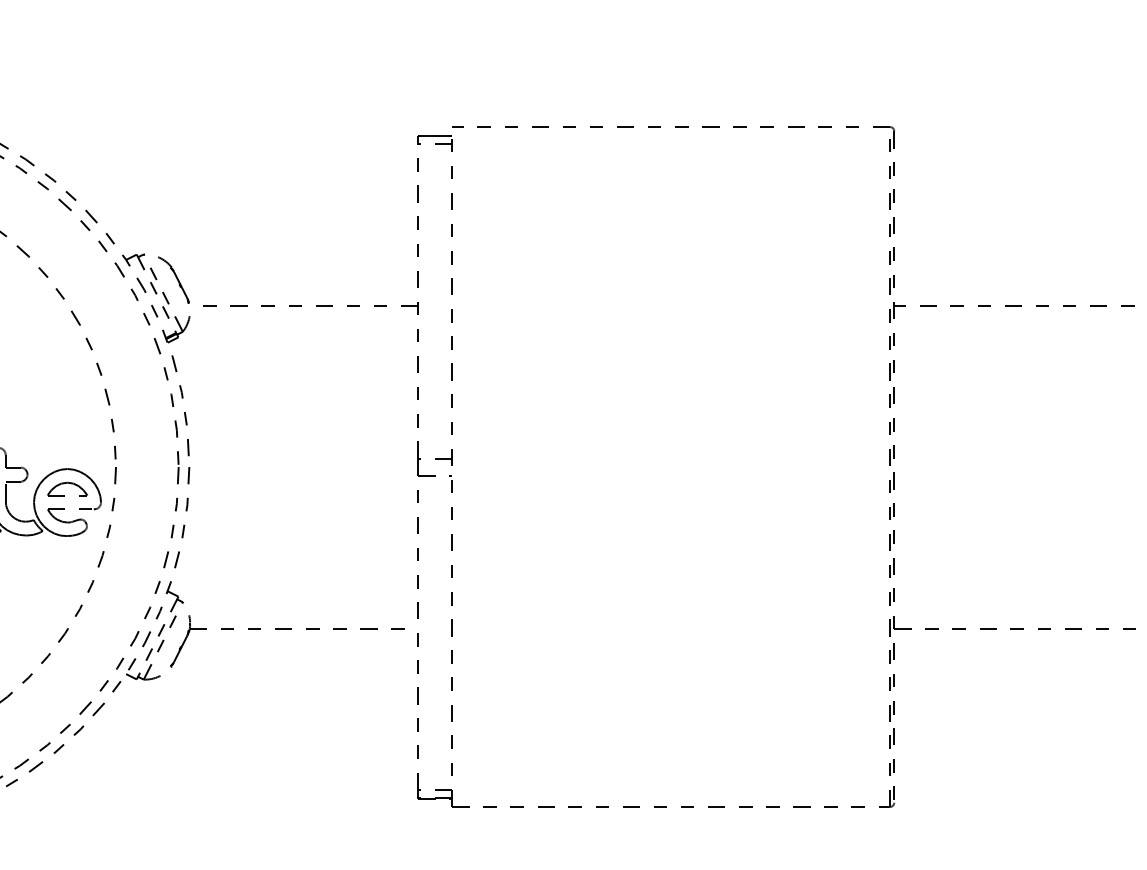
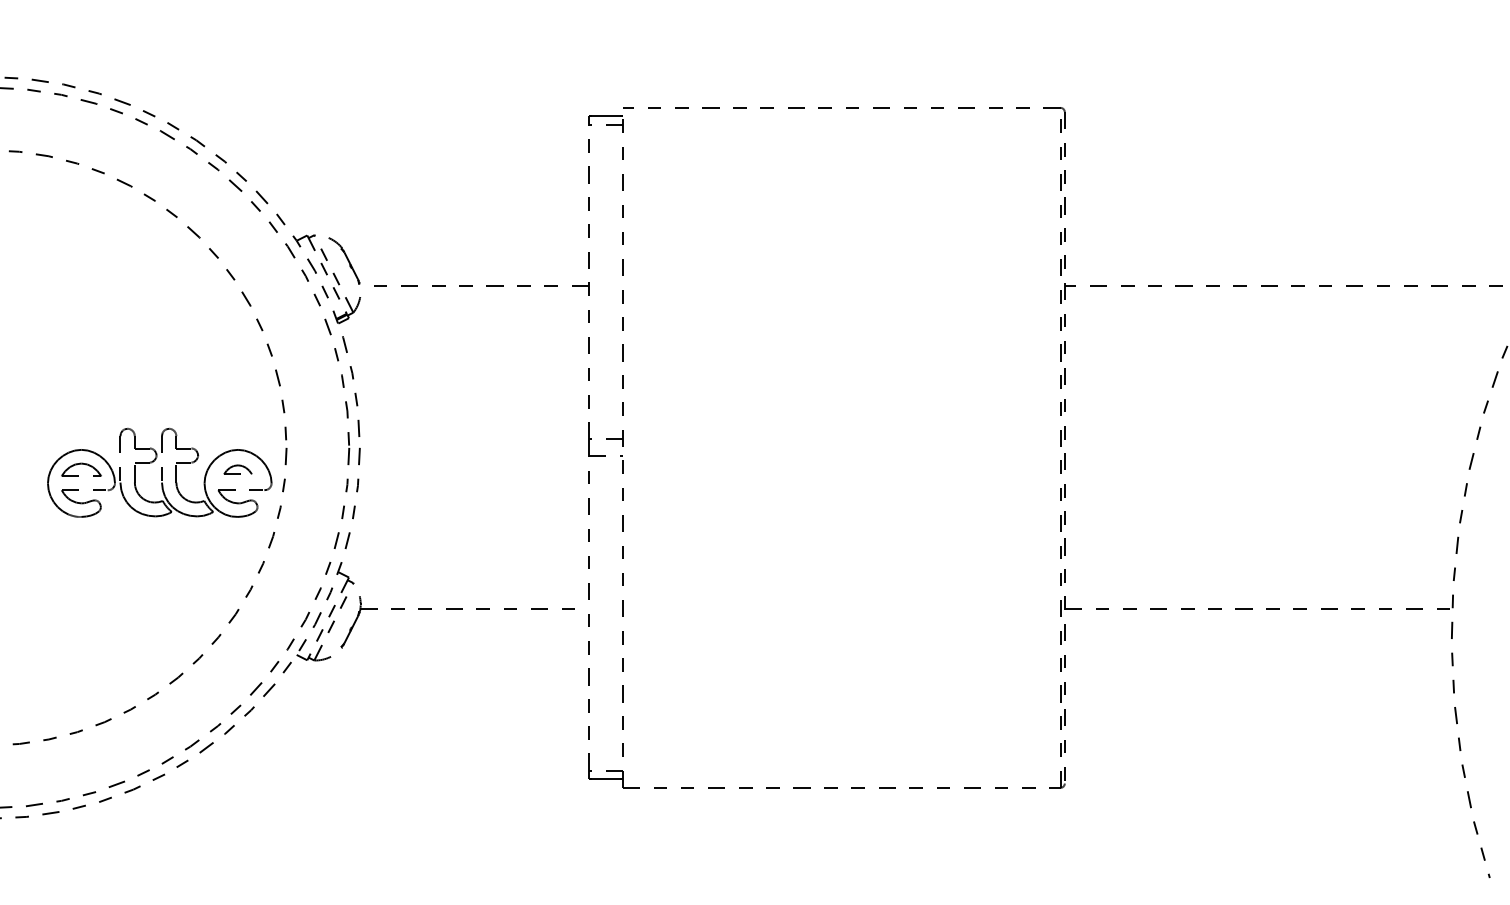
part: (66, 488) -> (237, 469), size x0.7

